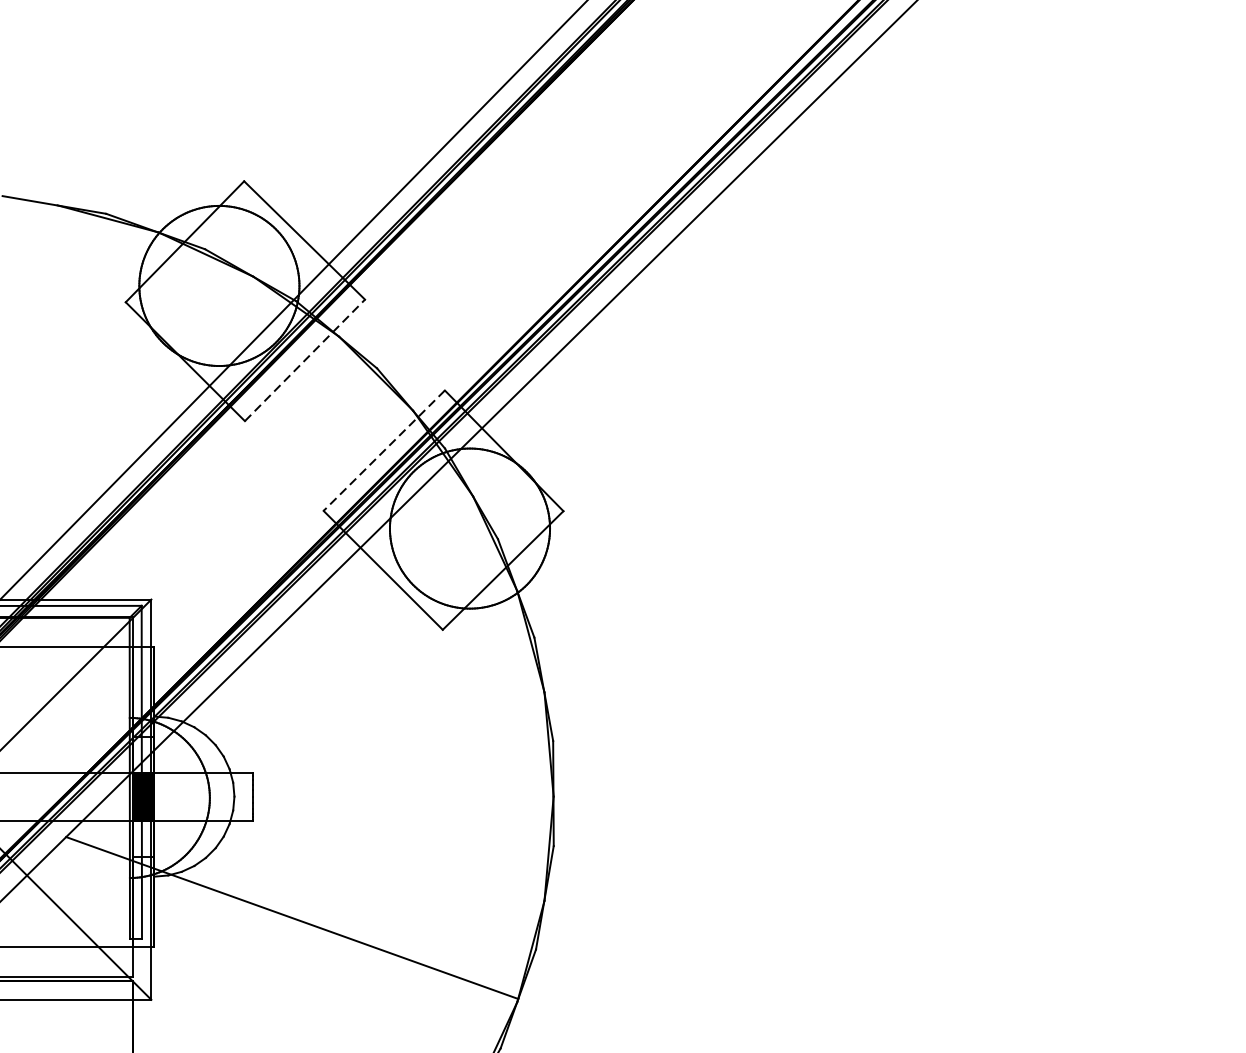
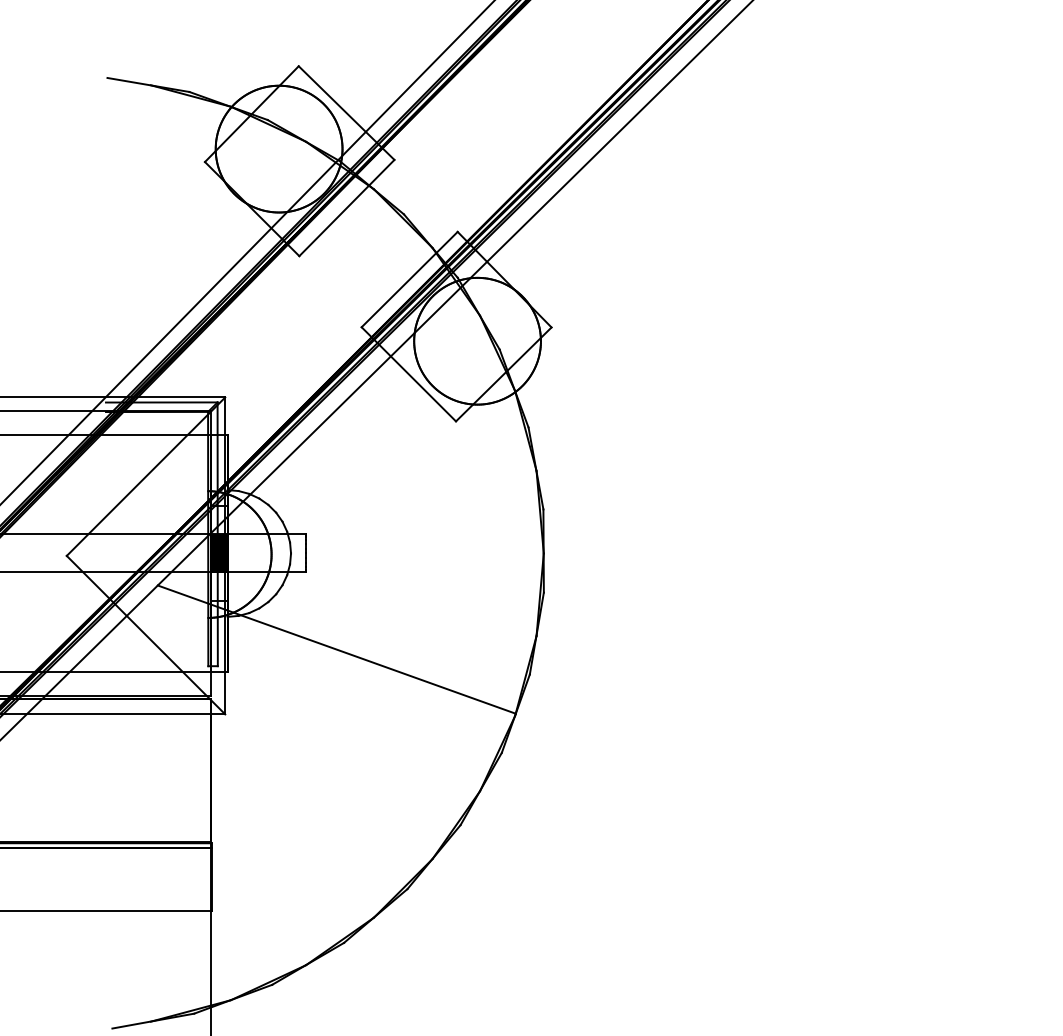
line: (304, 360) -> (346, 208), dashed -> solid
line: (384, 450) -> (409, 279), dashed -> solid

